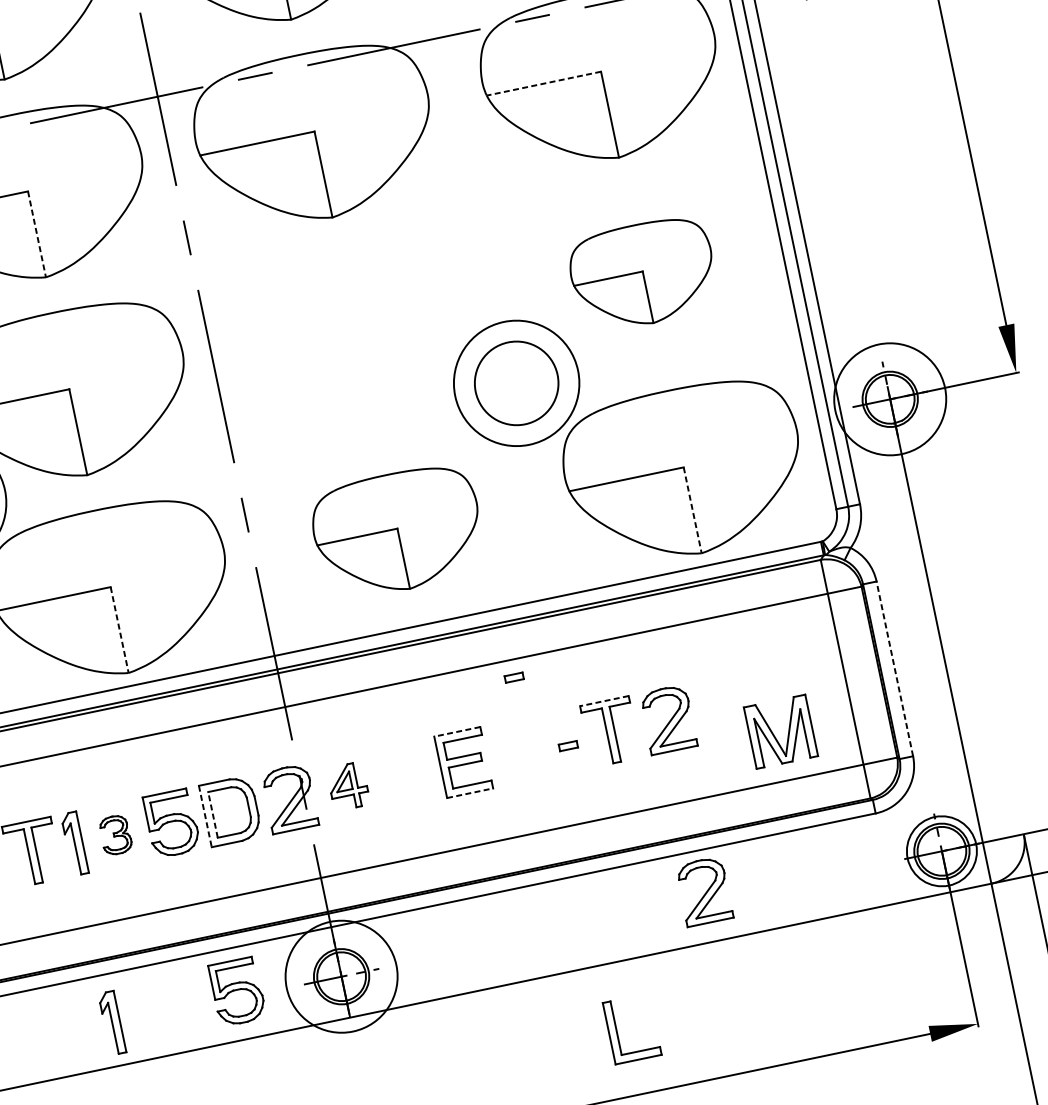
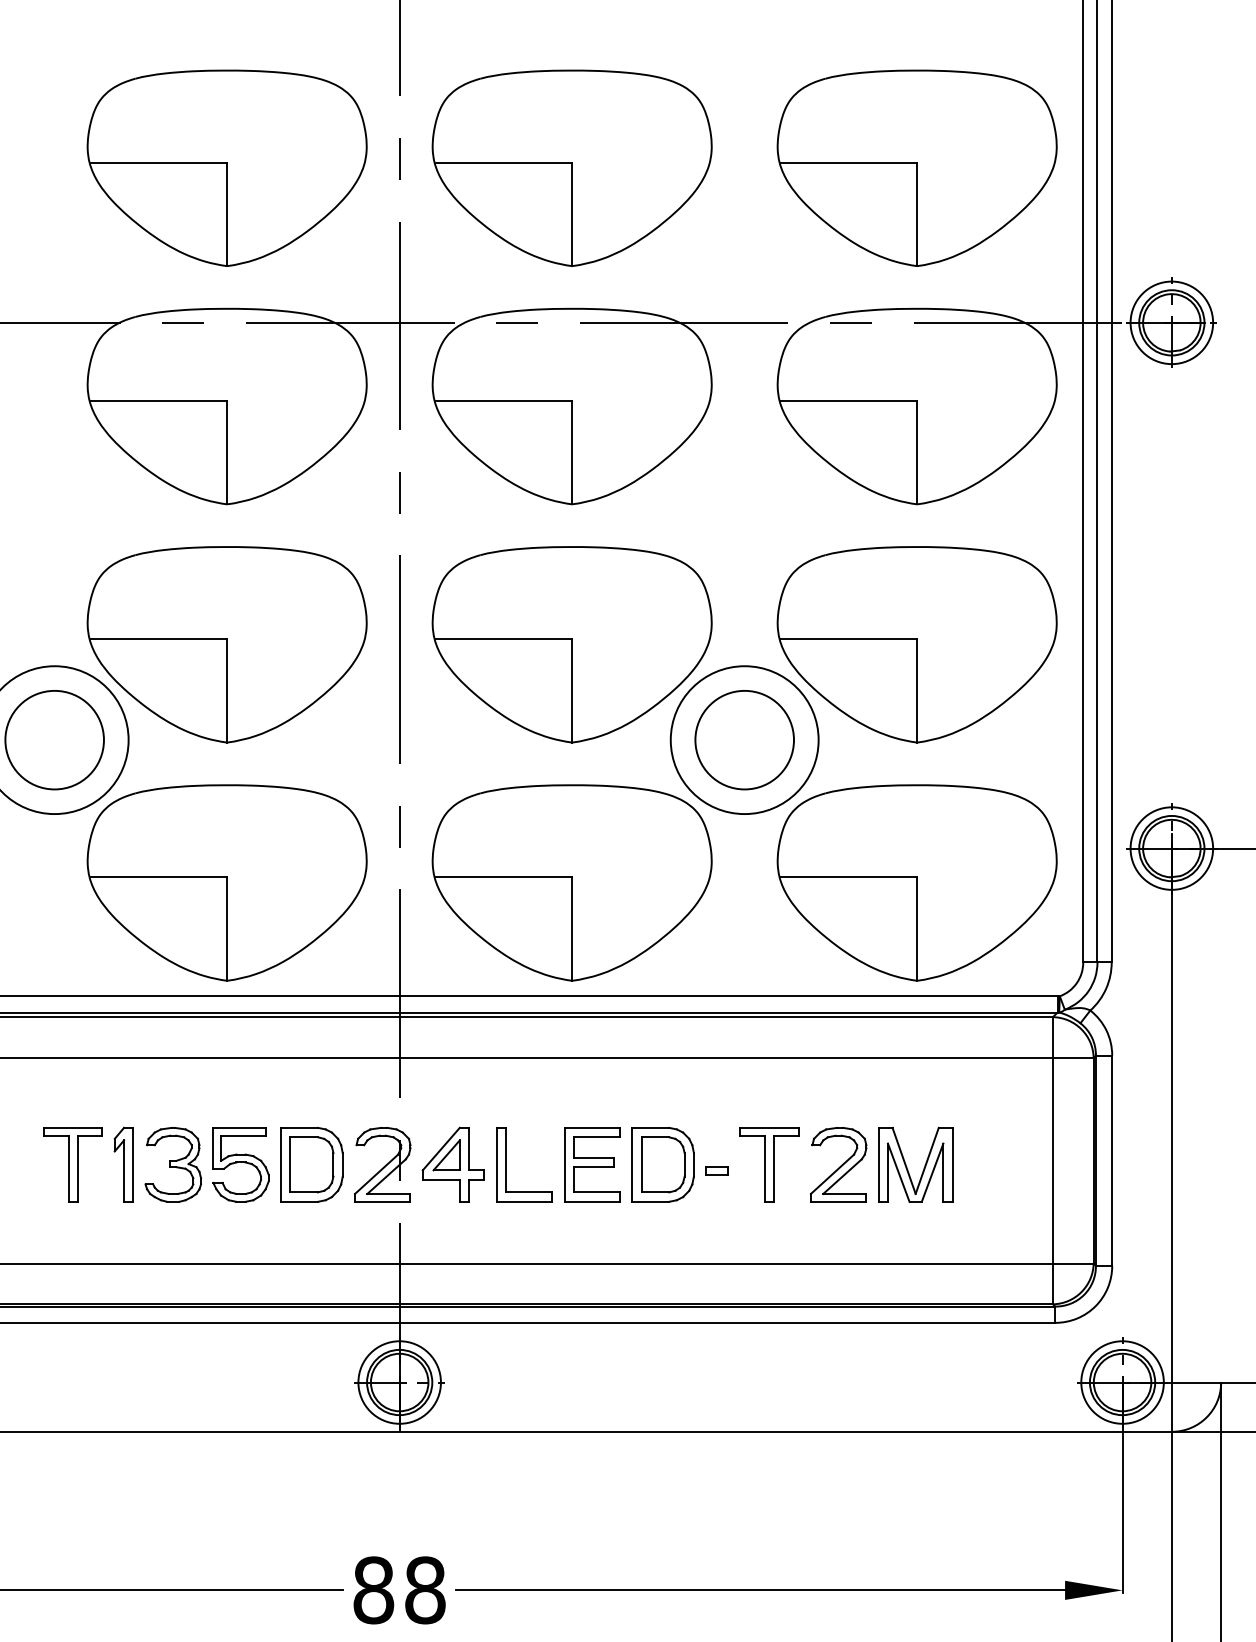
line: (543, 83) -> (848, 400), dashed -> solid
line: (37, 234) -> (227, 452), dashed -> solid
part: (642, 274) -> (916, 644), size x1.67
part: (356, 334) -> (571, 644), added
circle: (889, 399) -> (1171, 848), size x0.62
line: (693, 510) -> (917, 929), dashed -> solid
part: (397, 531) -> (571, 882), size x1.43
line: (119, 630) -> (227, 929), dashed -> solid
line: (895, 668) -> (1112, 1160), dashed -> solid
part: (513, 677) -> (670, 1078), removed
line: (603, 700) -> (768, 1127), dashed -> solid
line: (457, 731) -> (592, 1127), dashed -> solid
part: (774, 735) -> (907, 1167), moved
part: (522, 750) -> (662, 1164), added
part: (347, 786) -> (452, 1164), size x1.43
line: (470, 792) -> (592, 1201), dashed -> solid
line: (213, 814) -> (290, 1164), dashed -> solid
line: (205, 816) -> (281, 1164), dashed -> solid
part: (115, 835) -> (172, 1164), size x1.67
part: (704, 891) -> (838, 1371), removed
circle: (341, 976) -> (399, 1382), size x0.62
part: (237, 991) -> (275, 1374), removed
part: (111, 1022) -> (123, 1380), removed
part: (617, 1031) -> (506, 1164), moved

